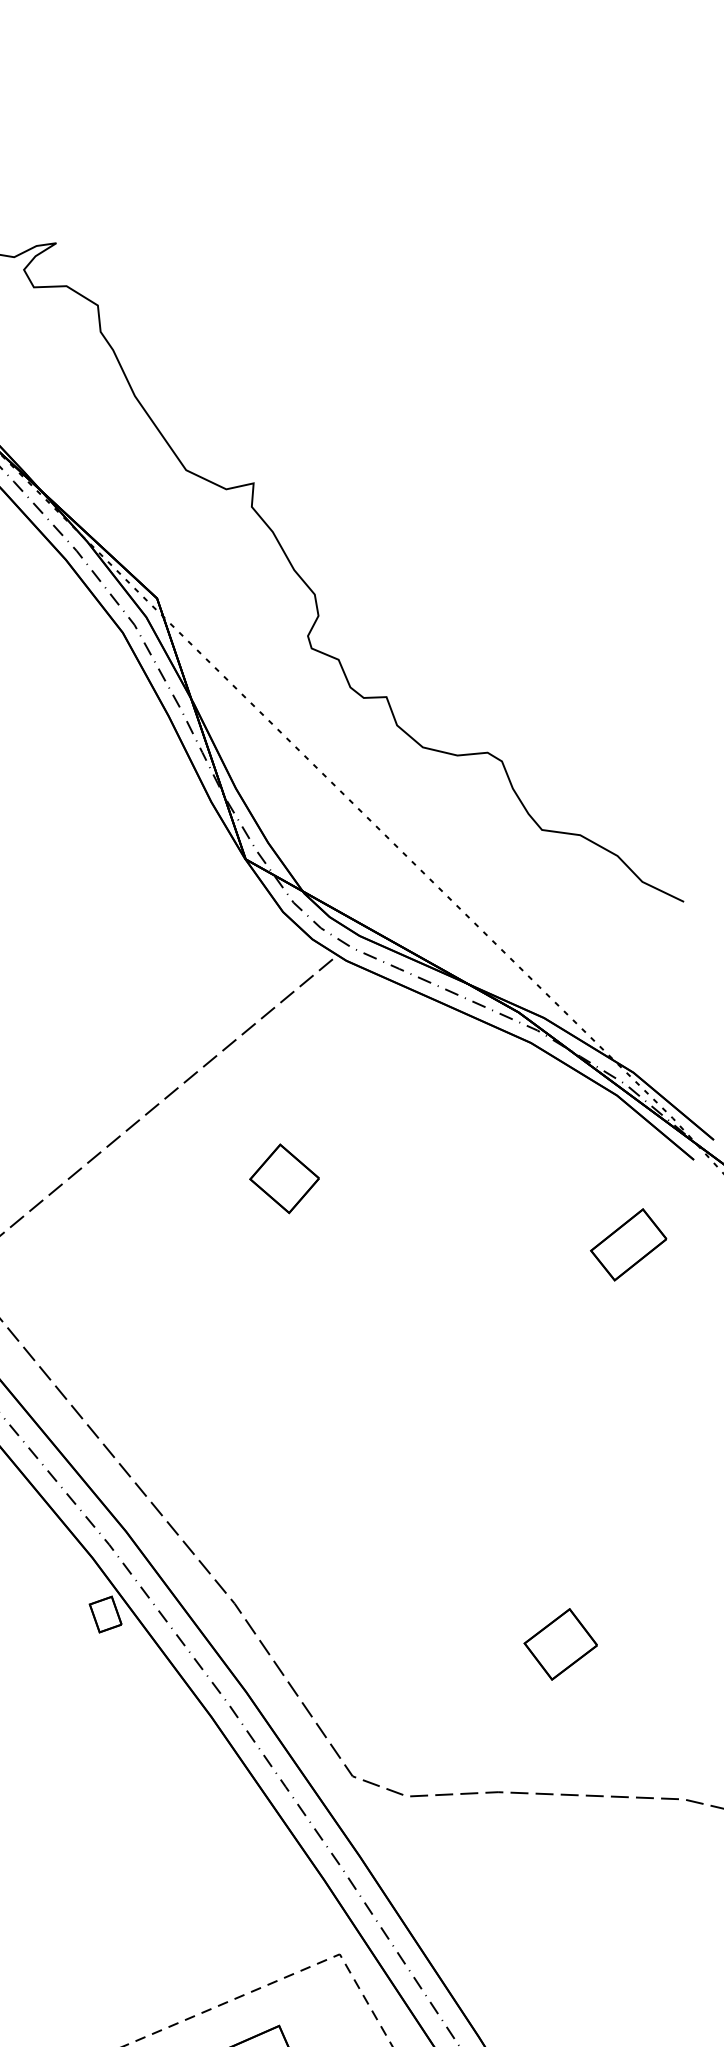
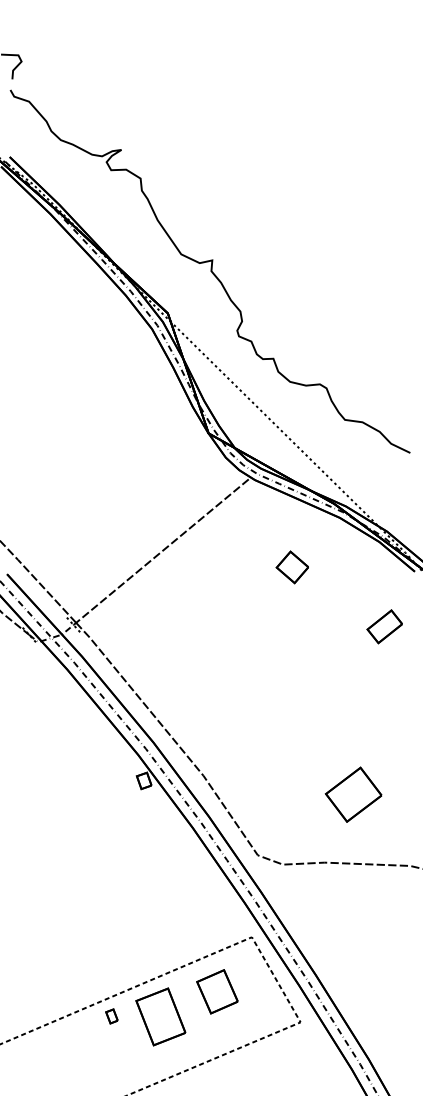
part: (282, 1178) -> (291, 567), moved
part: (627, 1244) -> (384, 626), moved
part: (560, 1644) -> (353, 794), size x1.67

